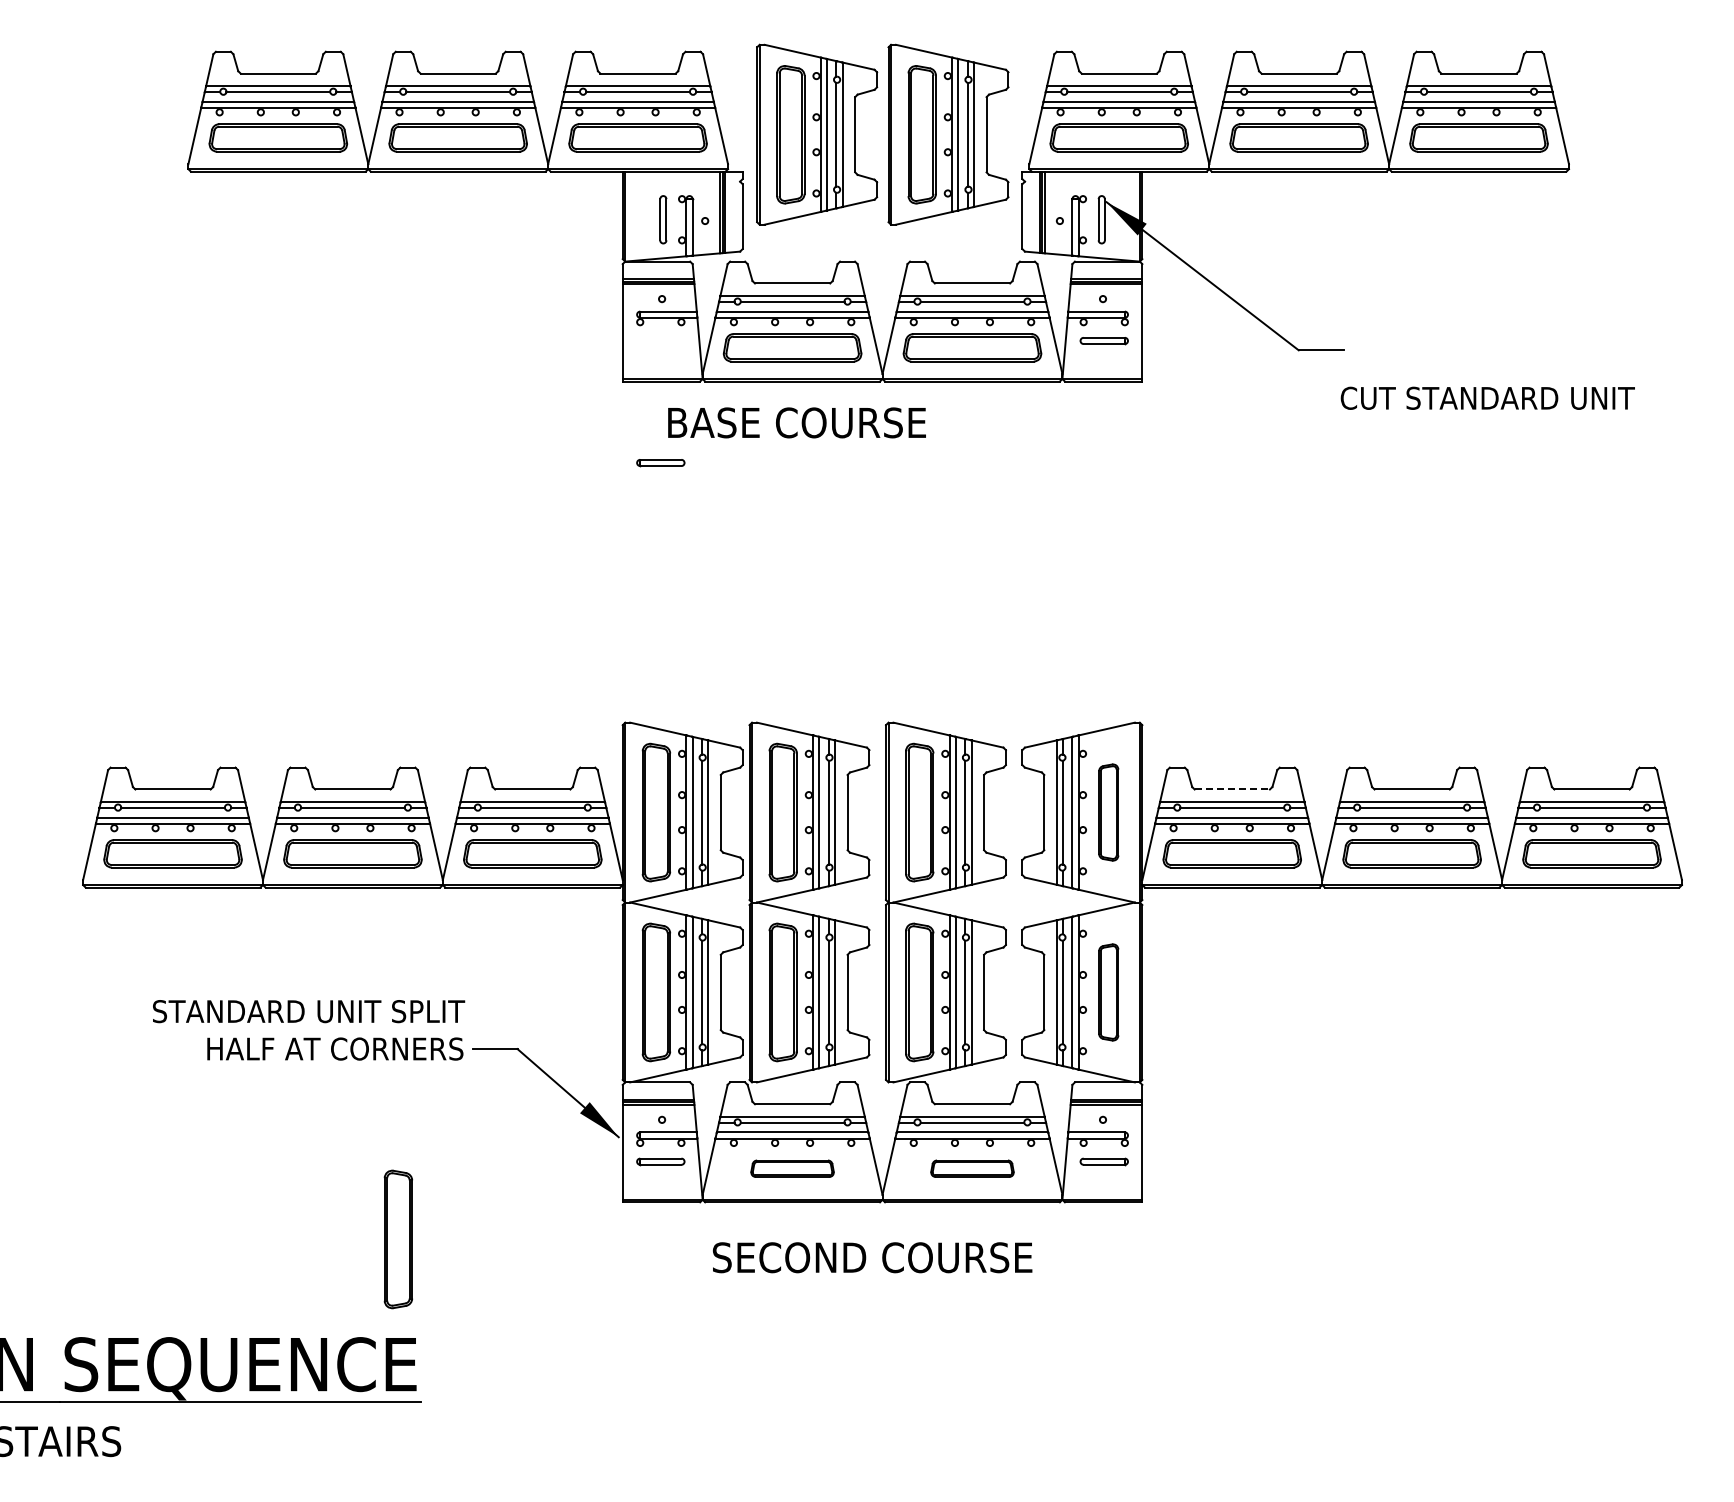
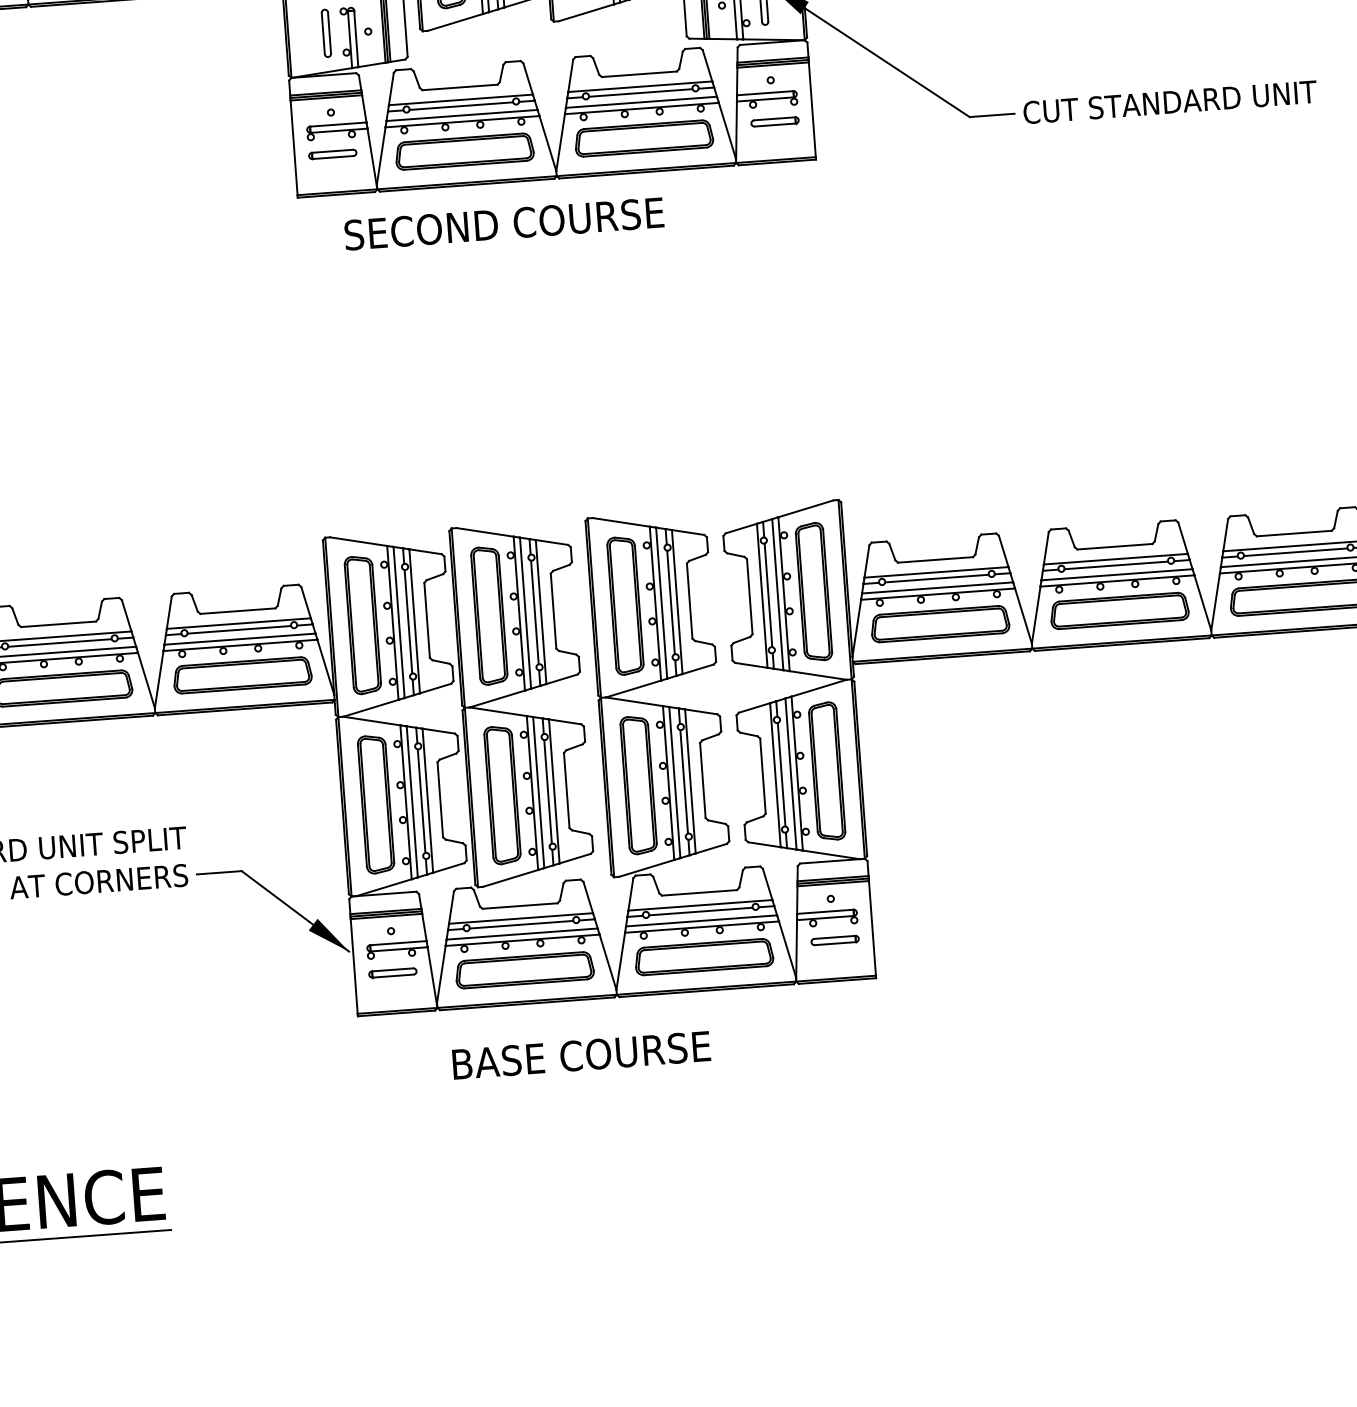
text: (1487, 397) -> (1169, 101), moved
text: (826, 422) -> (503, 223), BASE COURSE -> SECOND COURSE
part: (660, 463) -> (332, 154), moved
line: (1232, 789) -> (935, 559), dashed -> solid
part: (1108, 812) -> (813, 591), size x1.43
part: (1108, 992) -> (826, 771), size x1.43
part: (792, 1168) -> (524, 970), size x1.67
part: (972, 1168) -> (704, 956), size x1.67
part: (397, 1239) -> (135, 1069), removed
text: (872, 1257) -> (611, 1053), SECOND COURSE -> BASE COURSE

